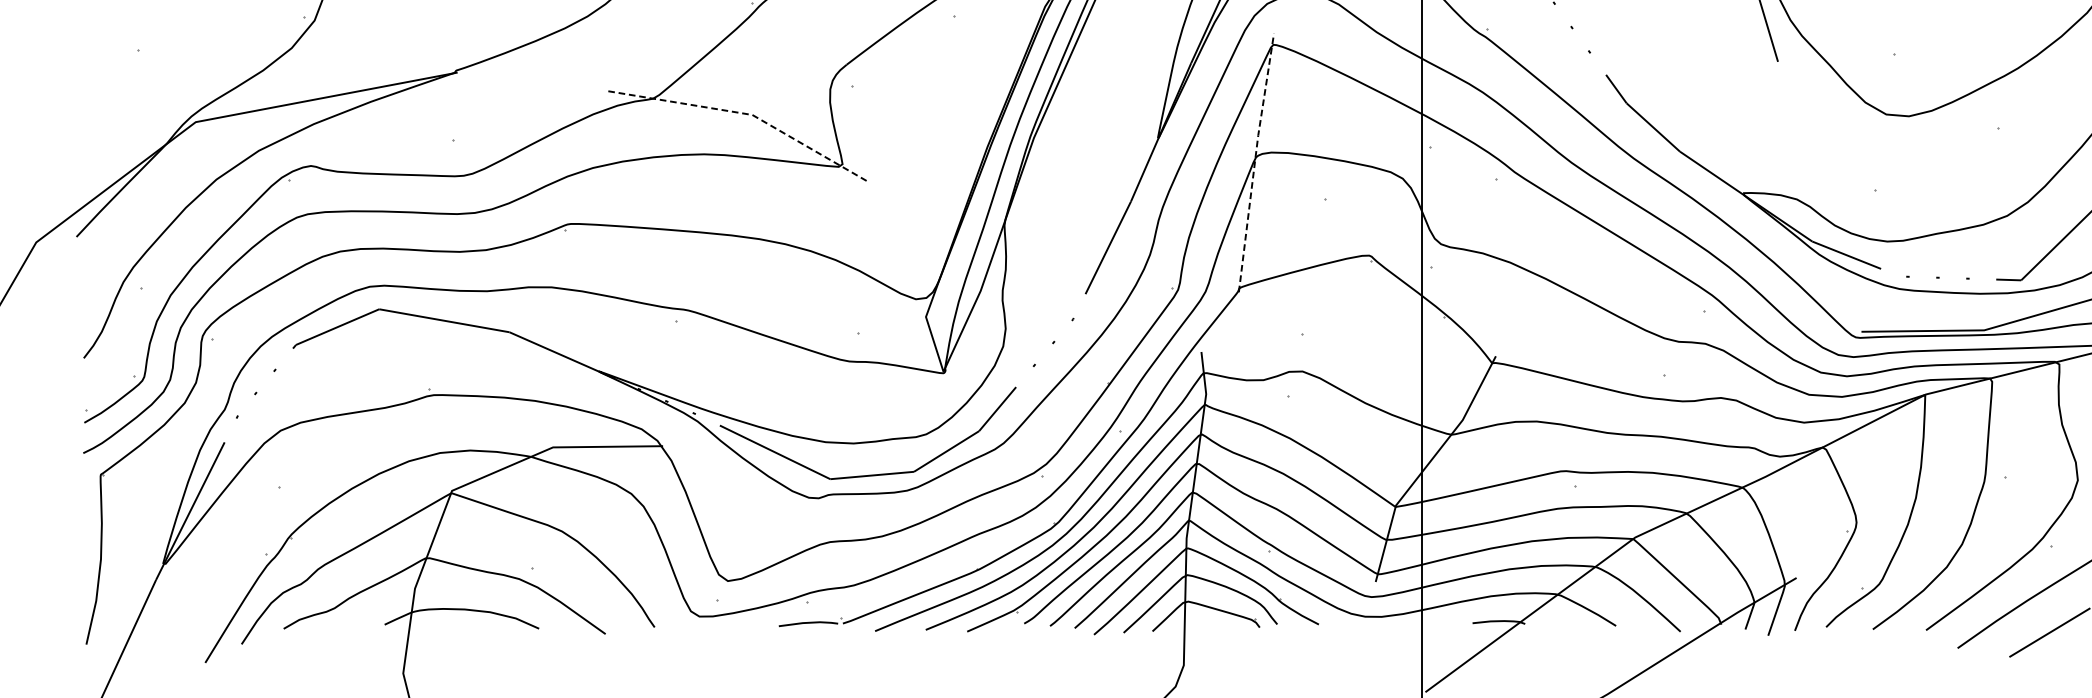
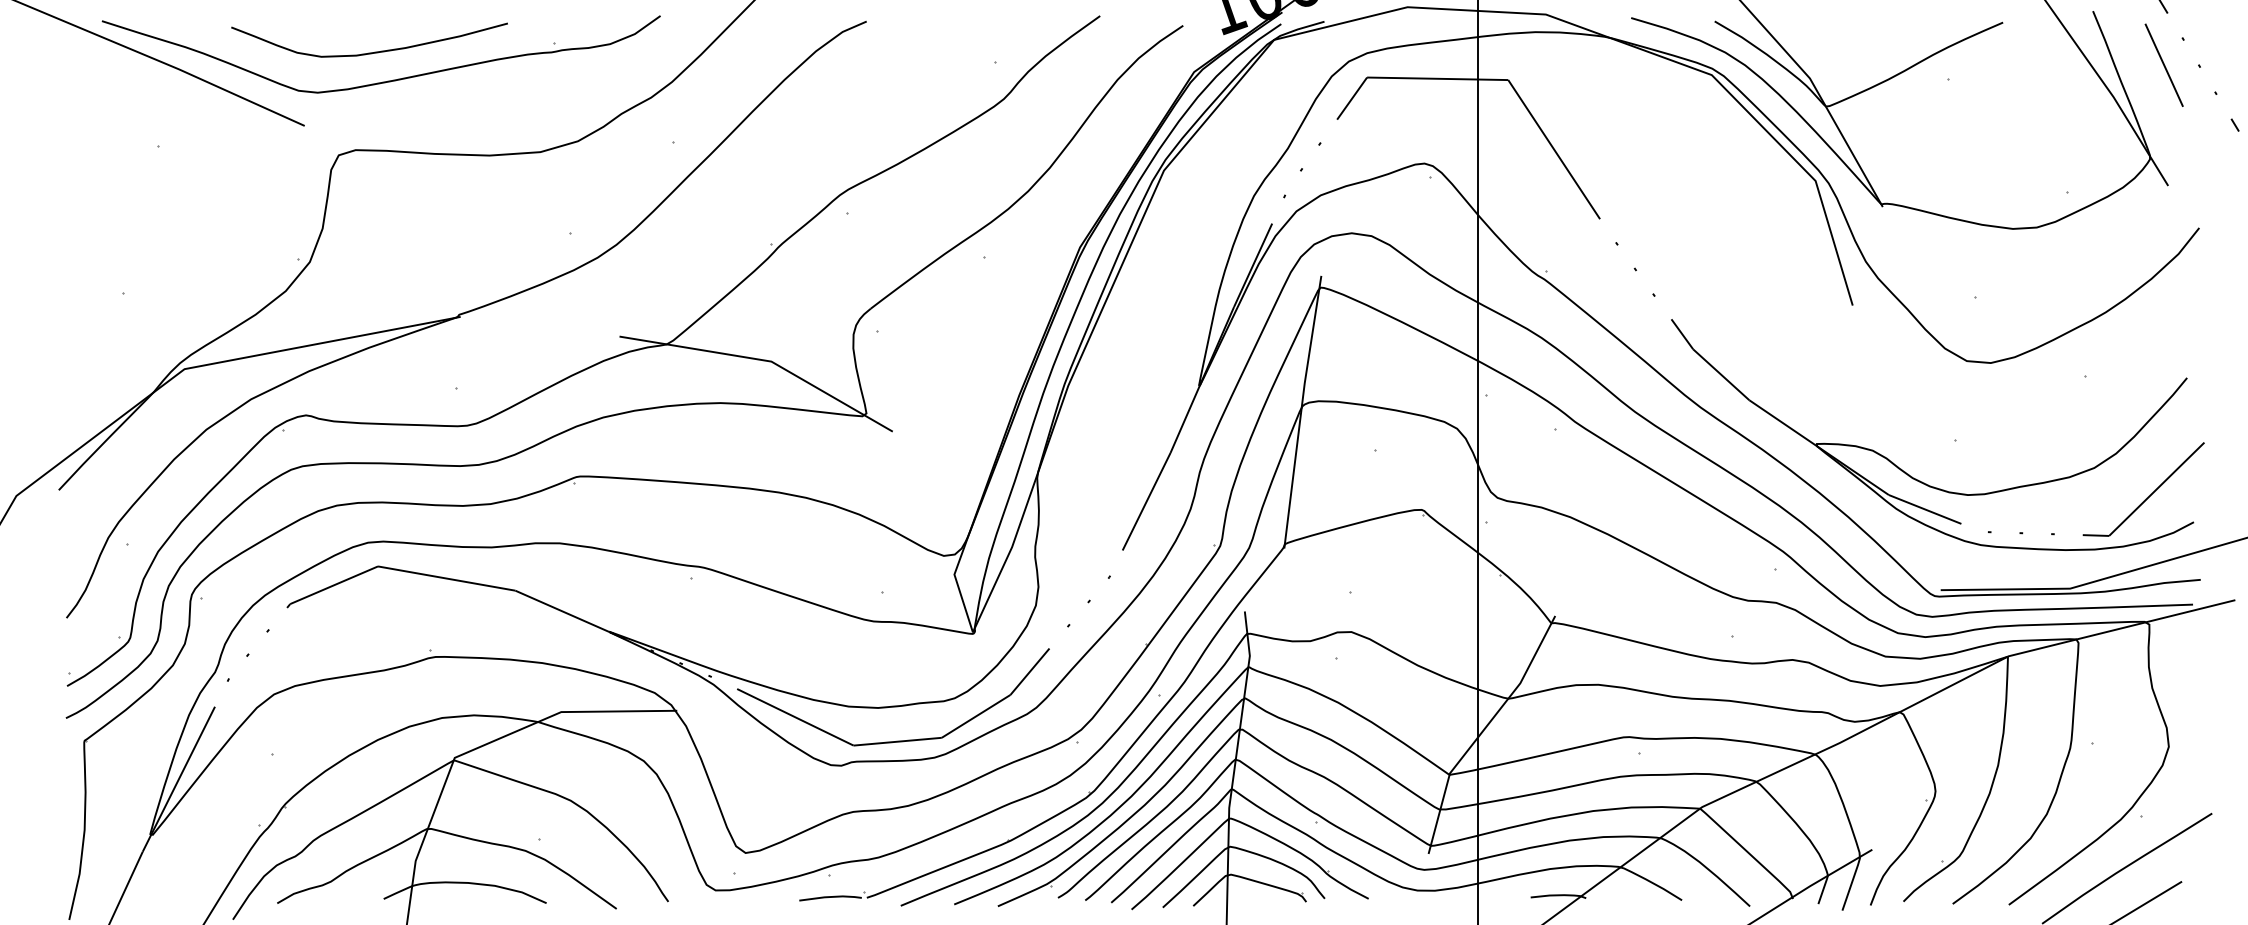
line: (746, 113) -> (765, 360), dashed -> solid
line: (1255, 161) -> (1301, 410), dashed -> solid

